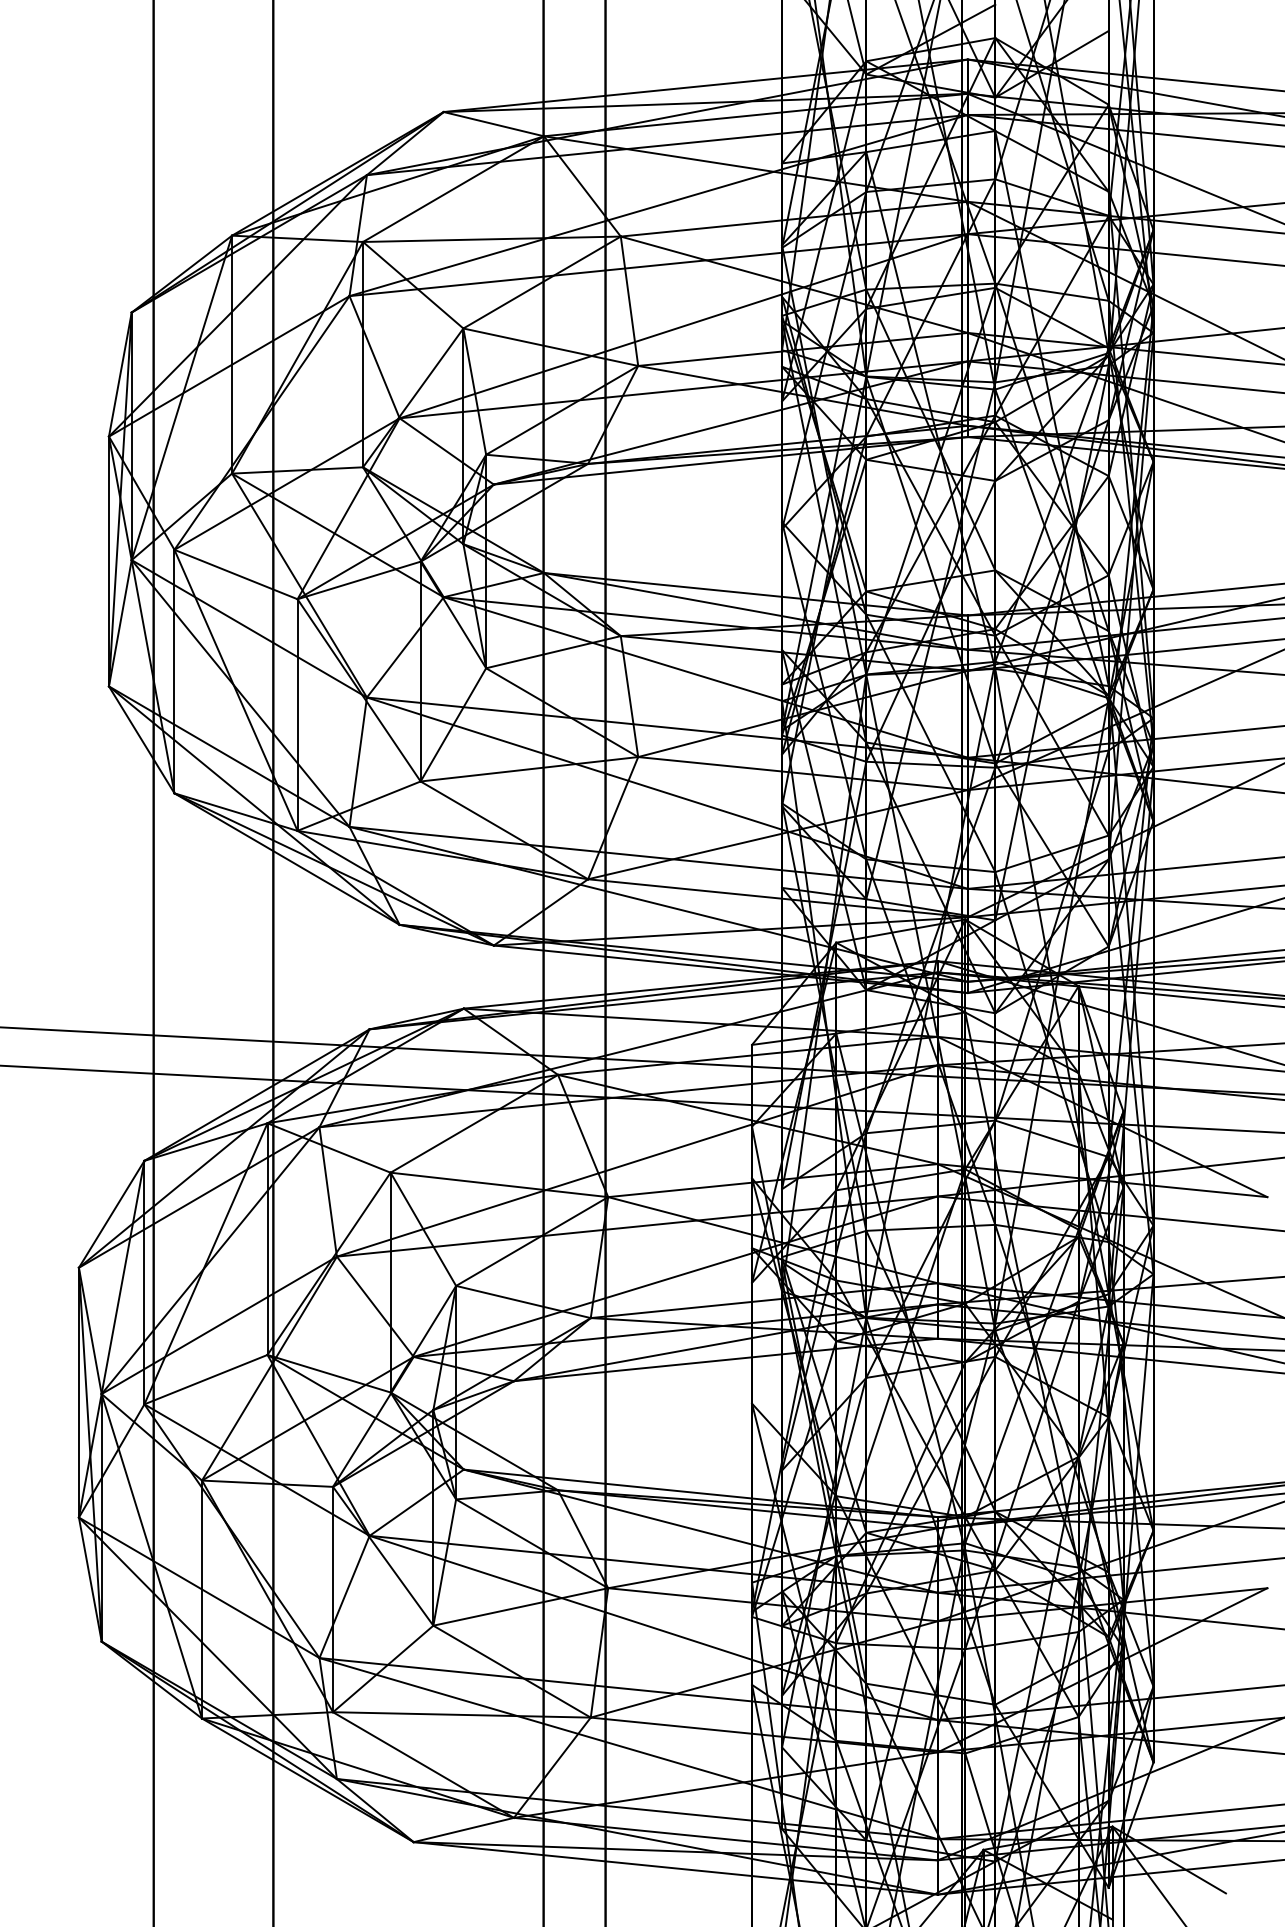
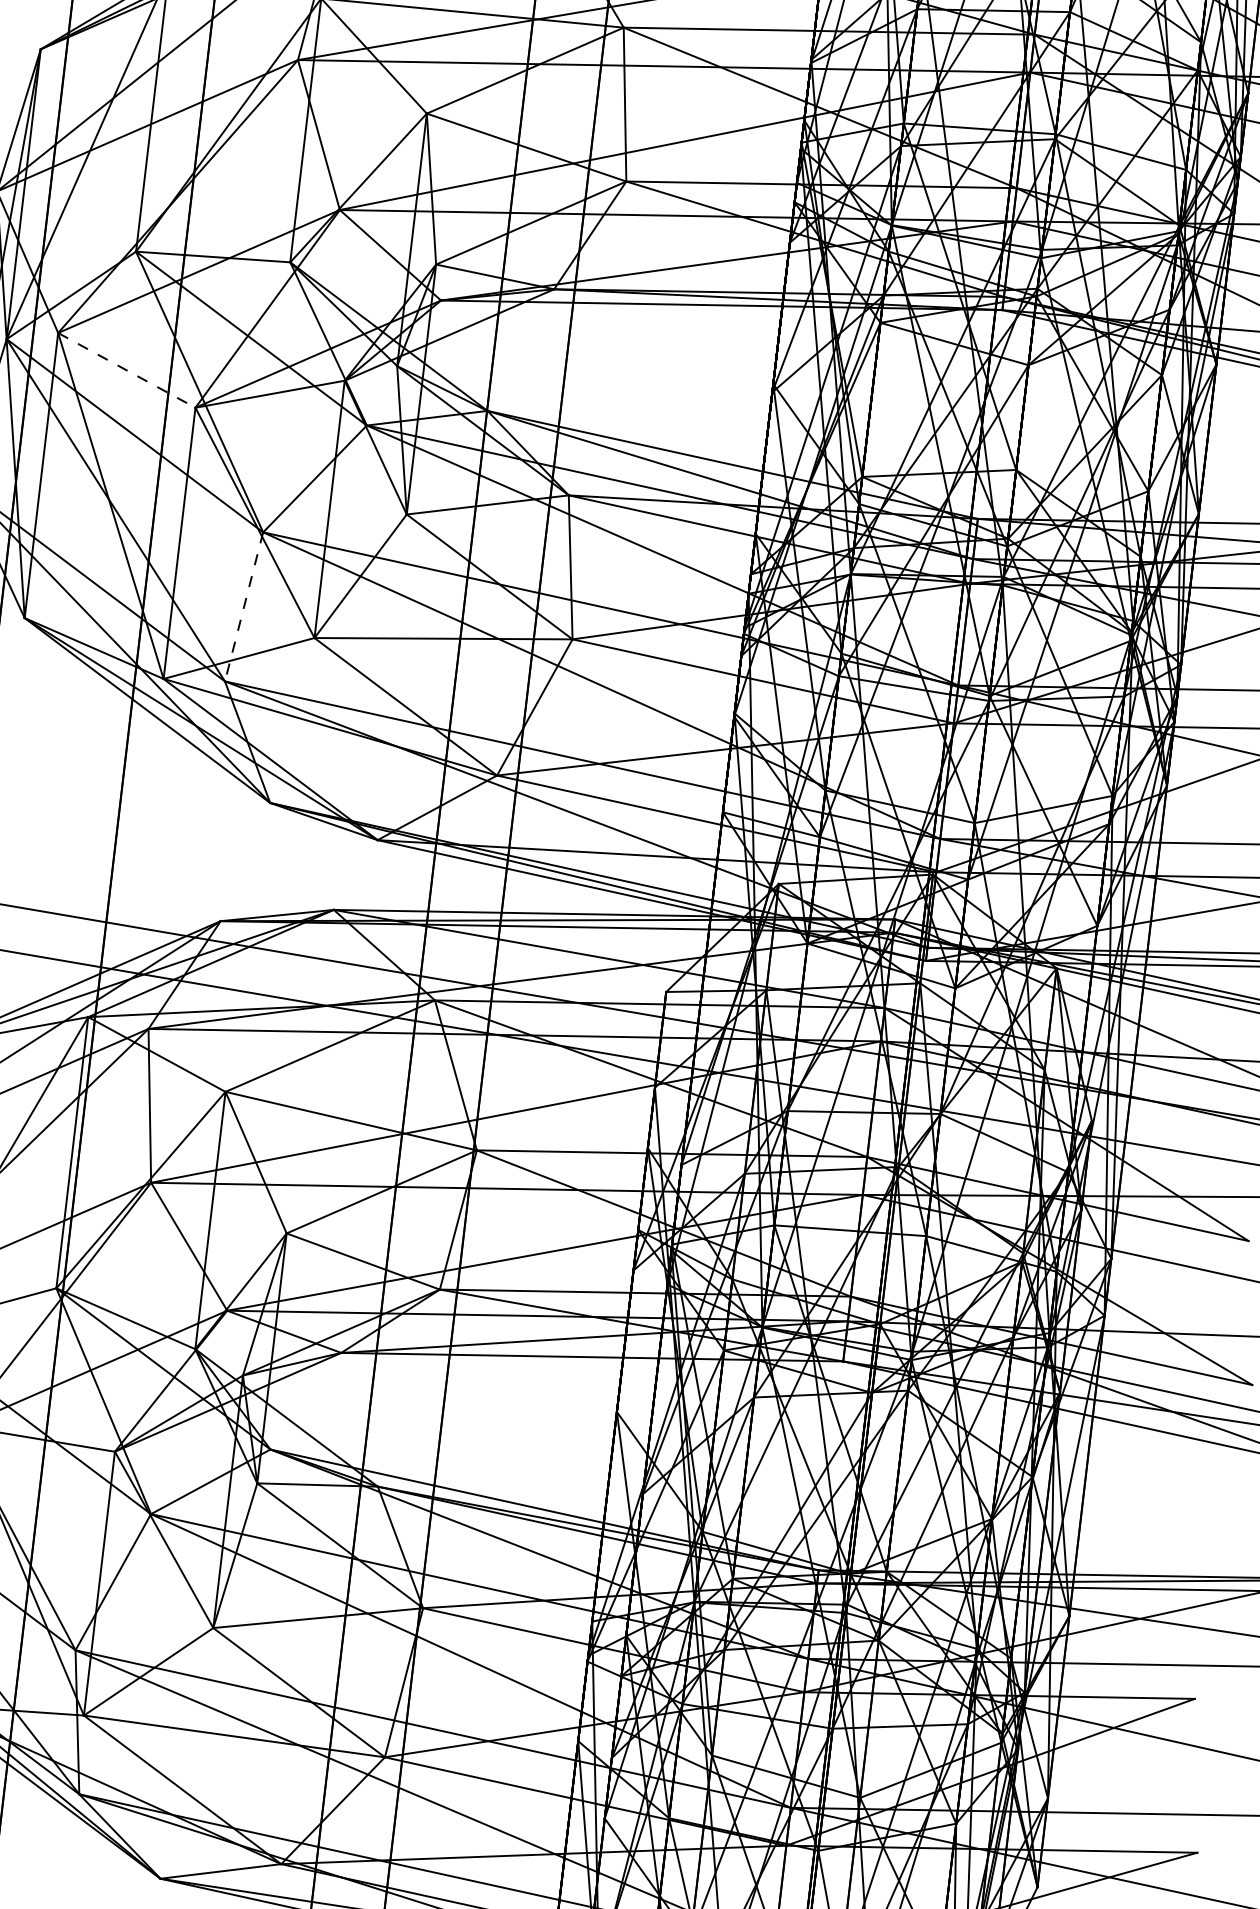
line: (236, 574) -> (127, 370), solid -> dashed
line: (358, 762) -> (244, 607), solid -> dashed

